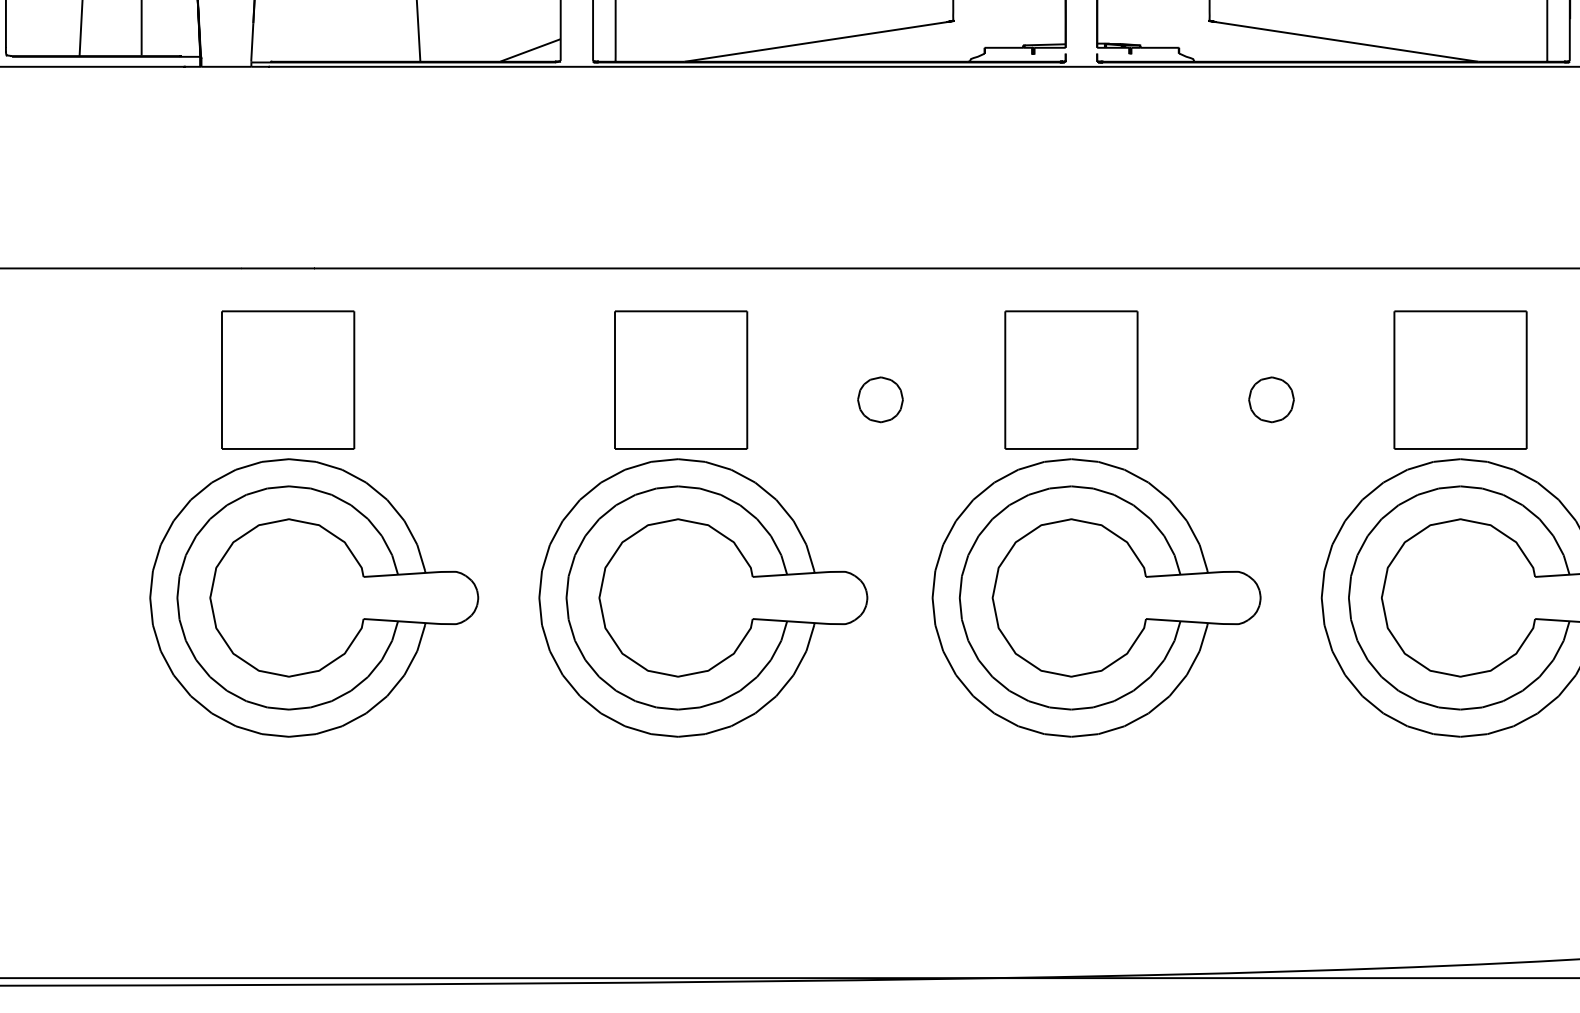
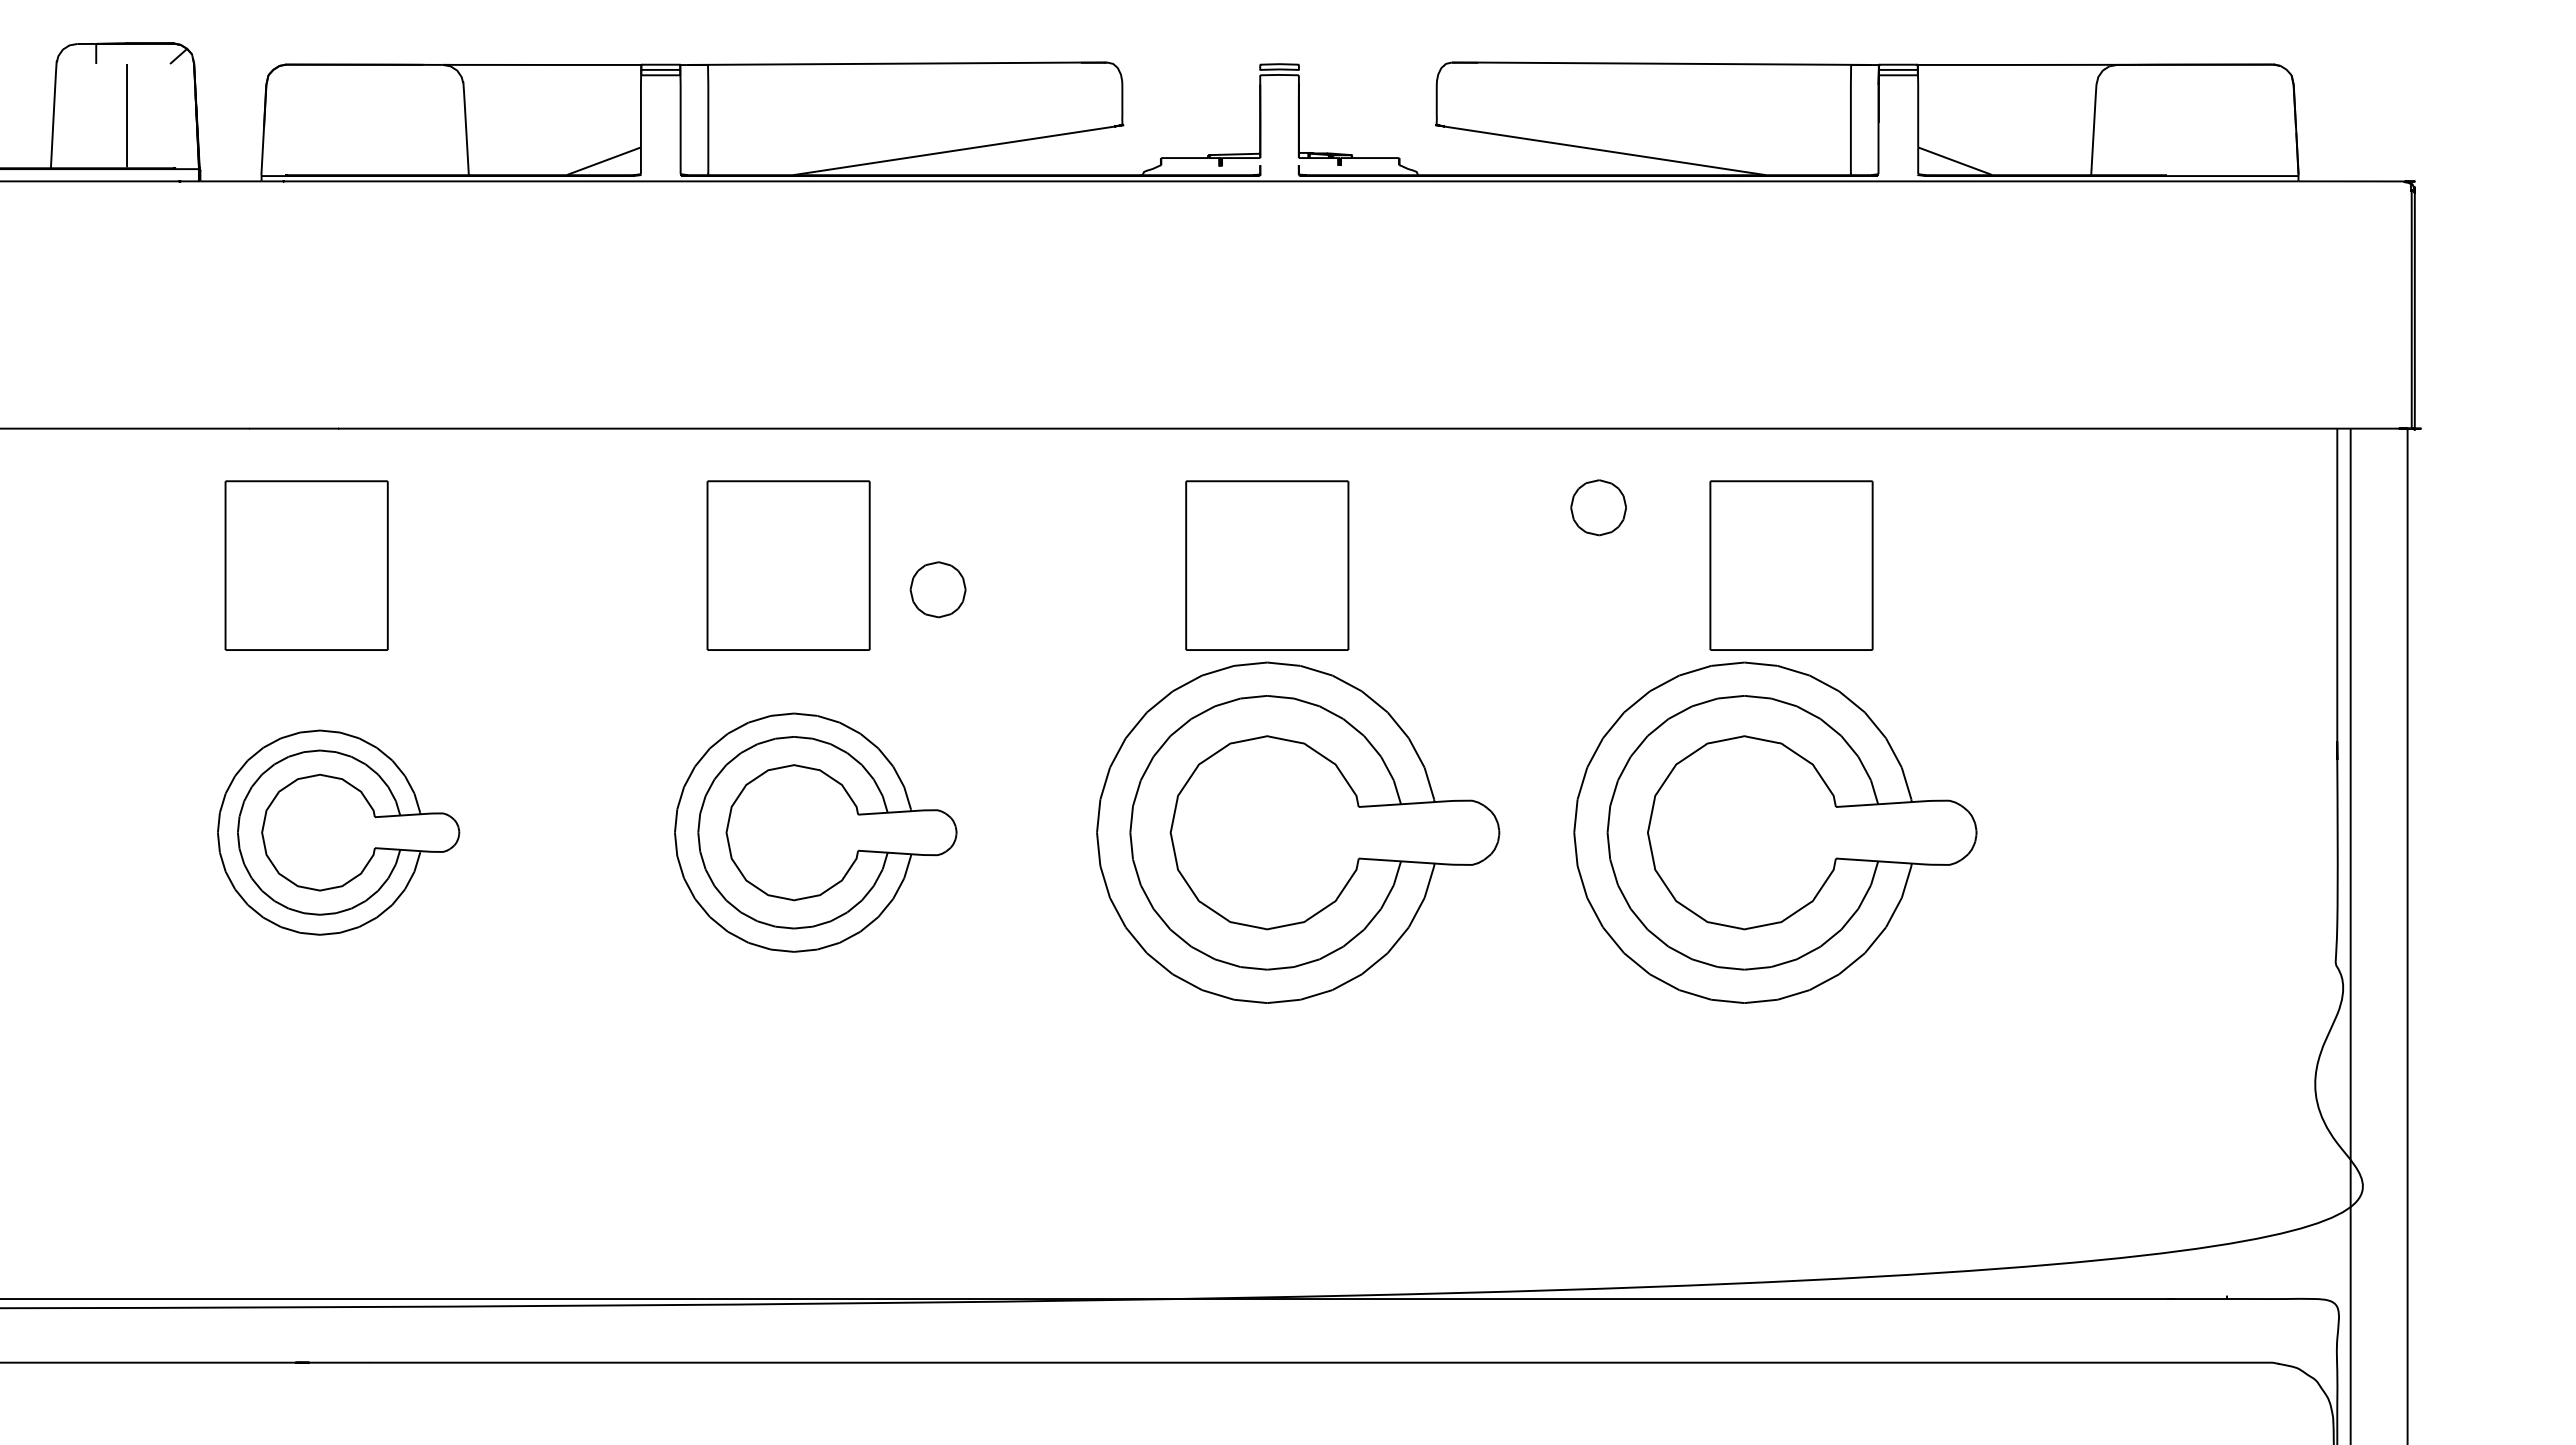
part: (1460, 380) -> (1791, 565), moved
part: (879, 399) -> (937, 589), moved
part: (1271, 399) -> (1598, 507), moved
part: (314, 597) -> (338, 832), size x0.6
part: (703, 597) -> (815, 832), size x0.7

